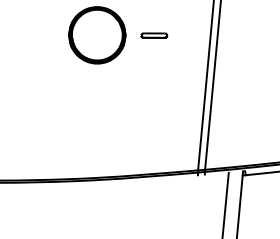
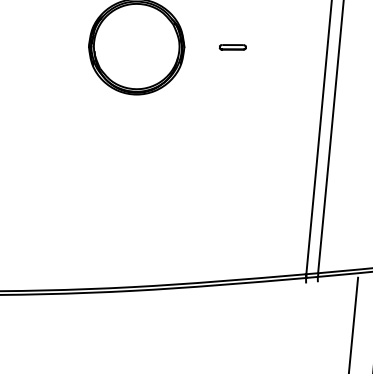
part: (154, 35) -> (232, 47), size x0.6

